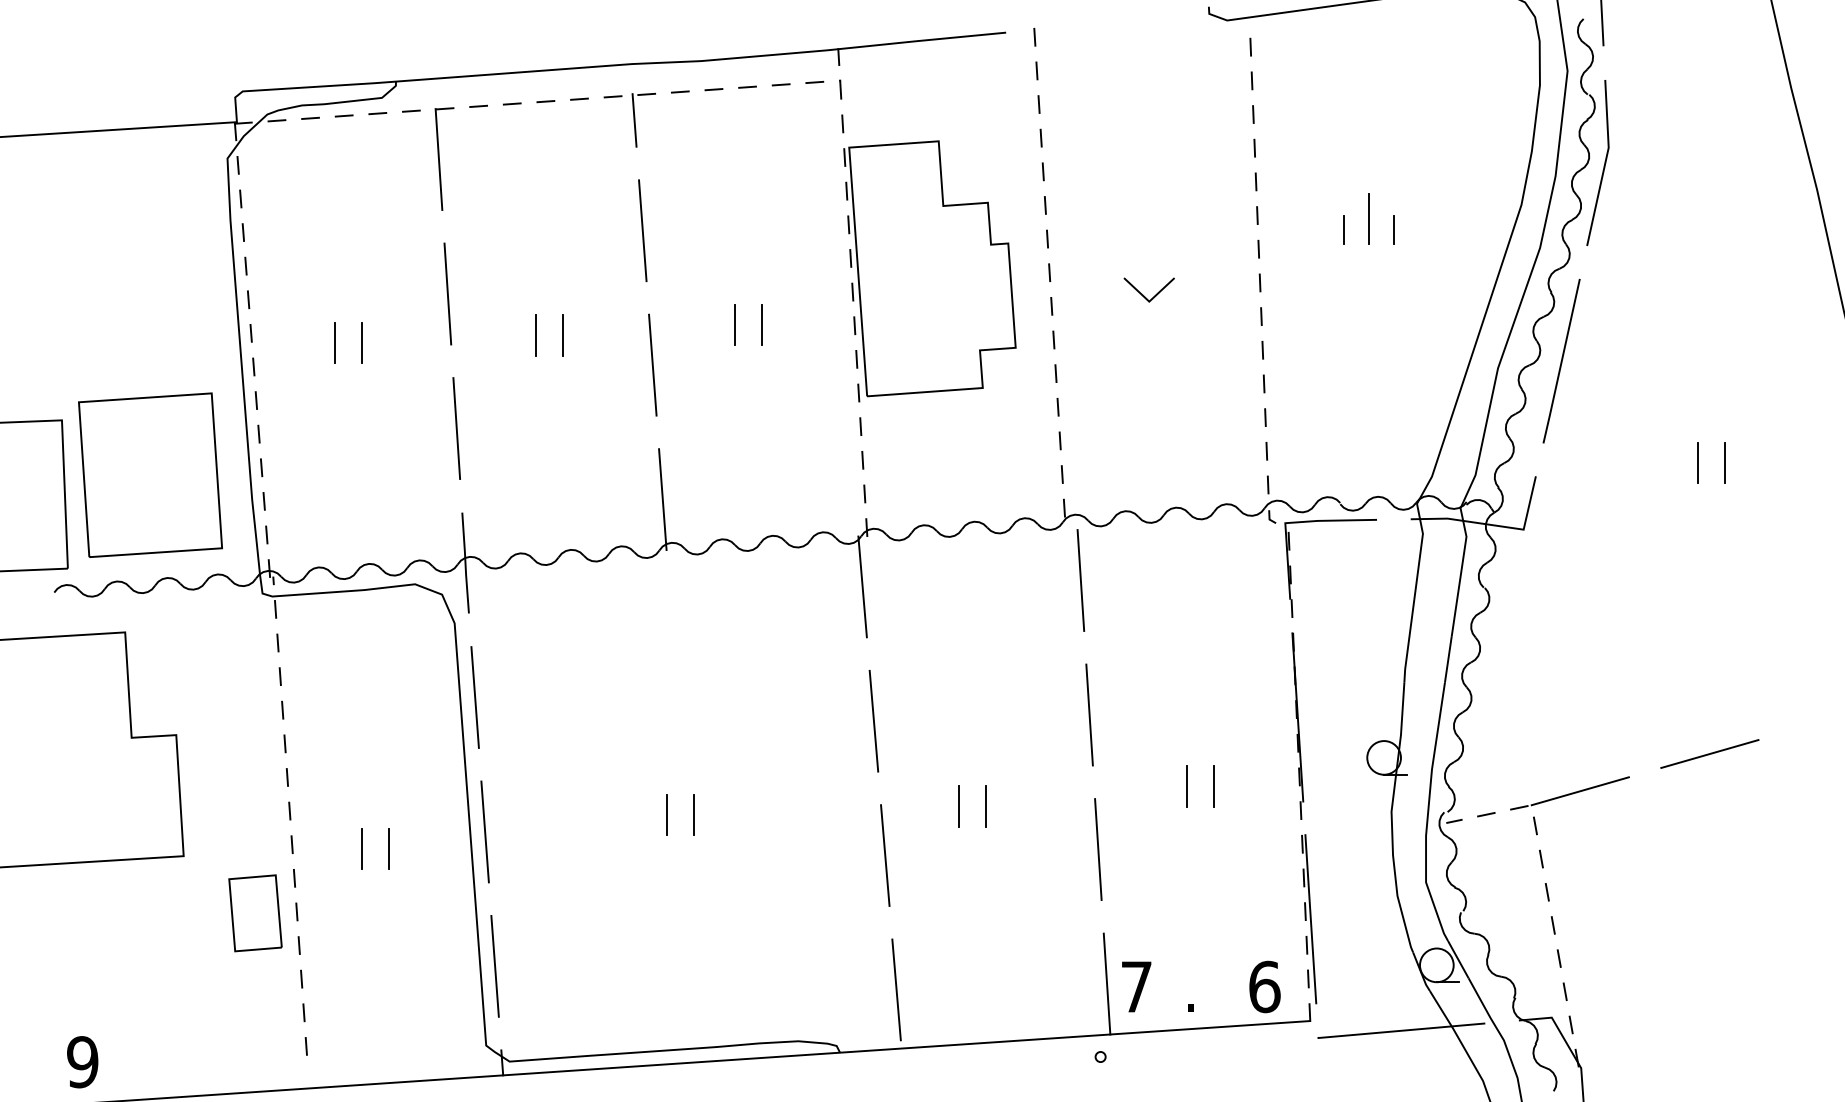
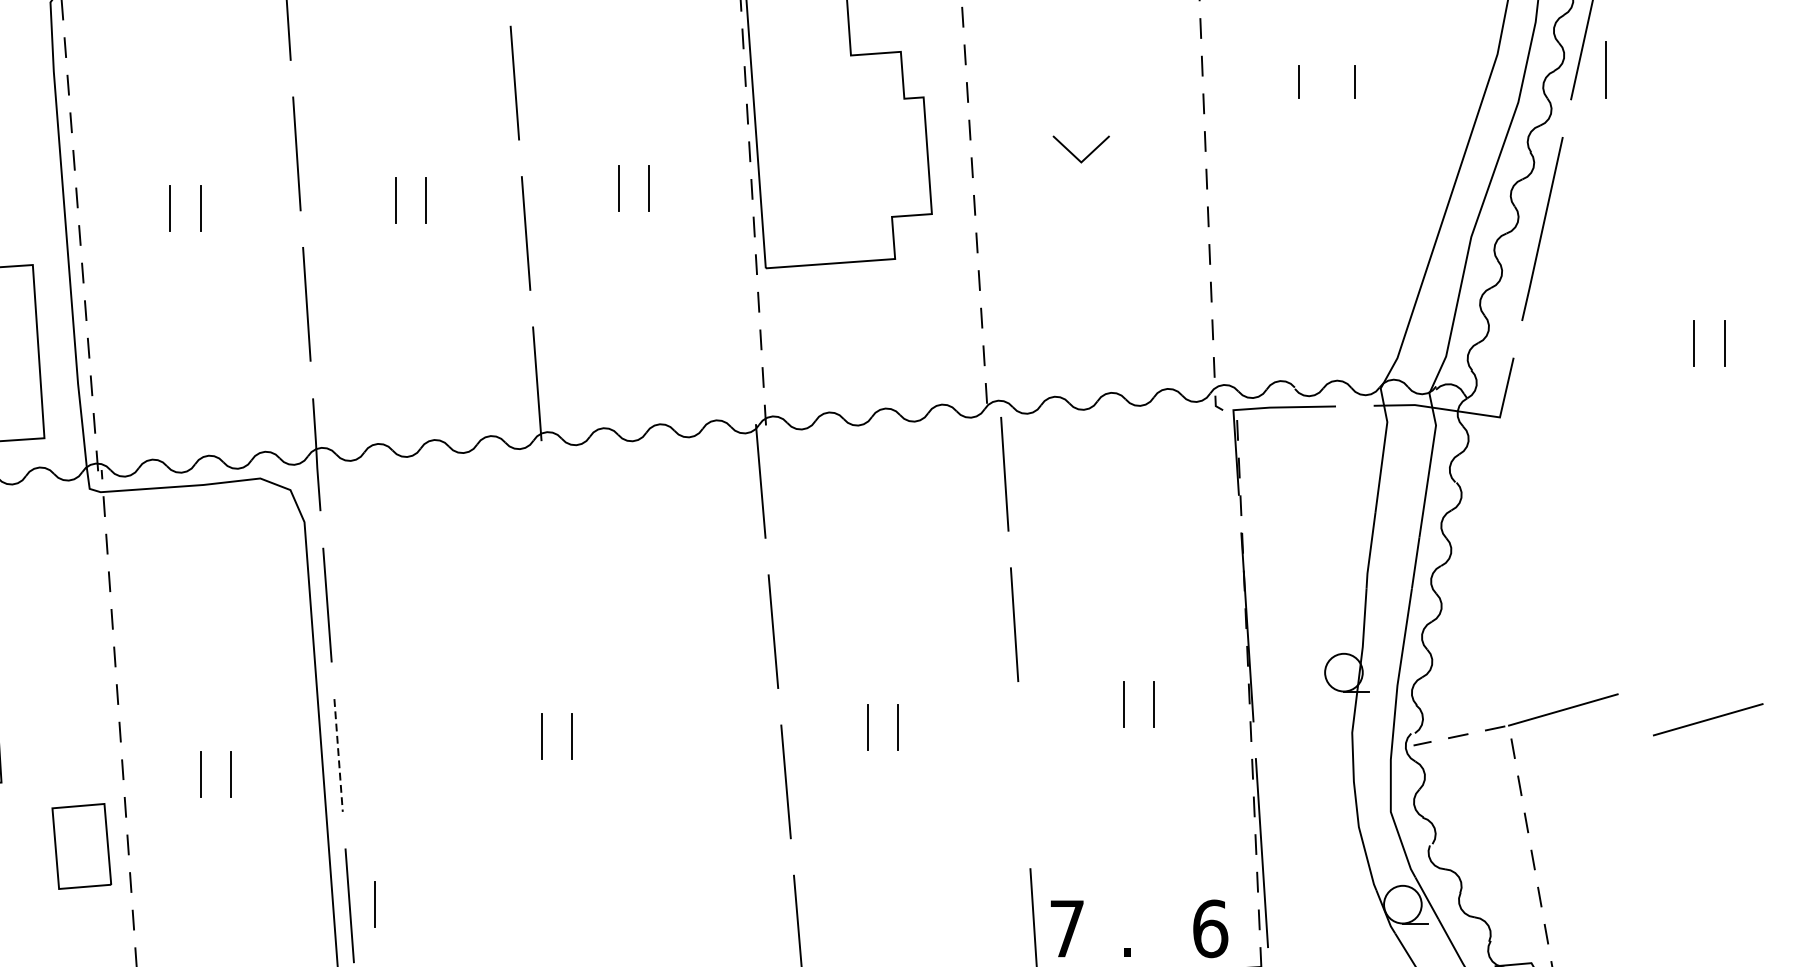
line: (1368, 218) -> (1606, 69), moved
line: (1709, 753) -> (1707, 719), moved
line: (485, 831) -> (339, 754), solid -> dashed
line: (1098, 849) -> (1024, 775), removed
line: (517, 964) -> (374, 903), added

